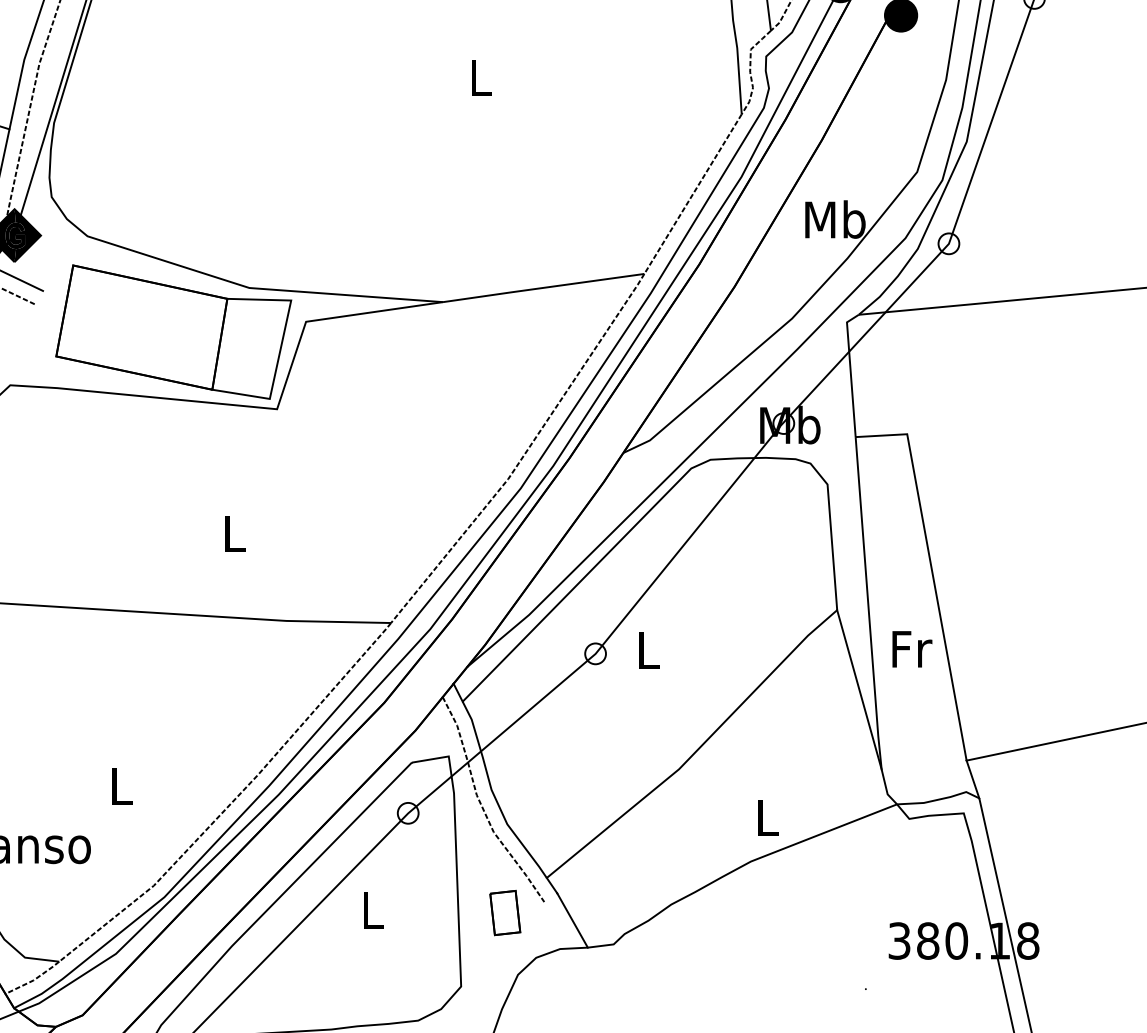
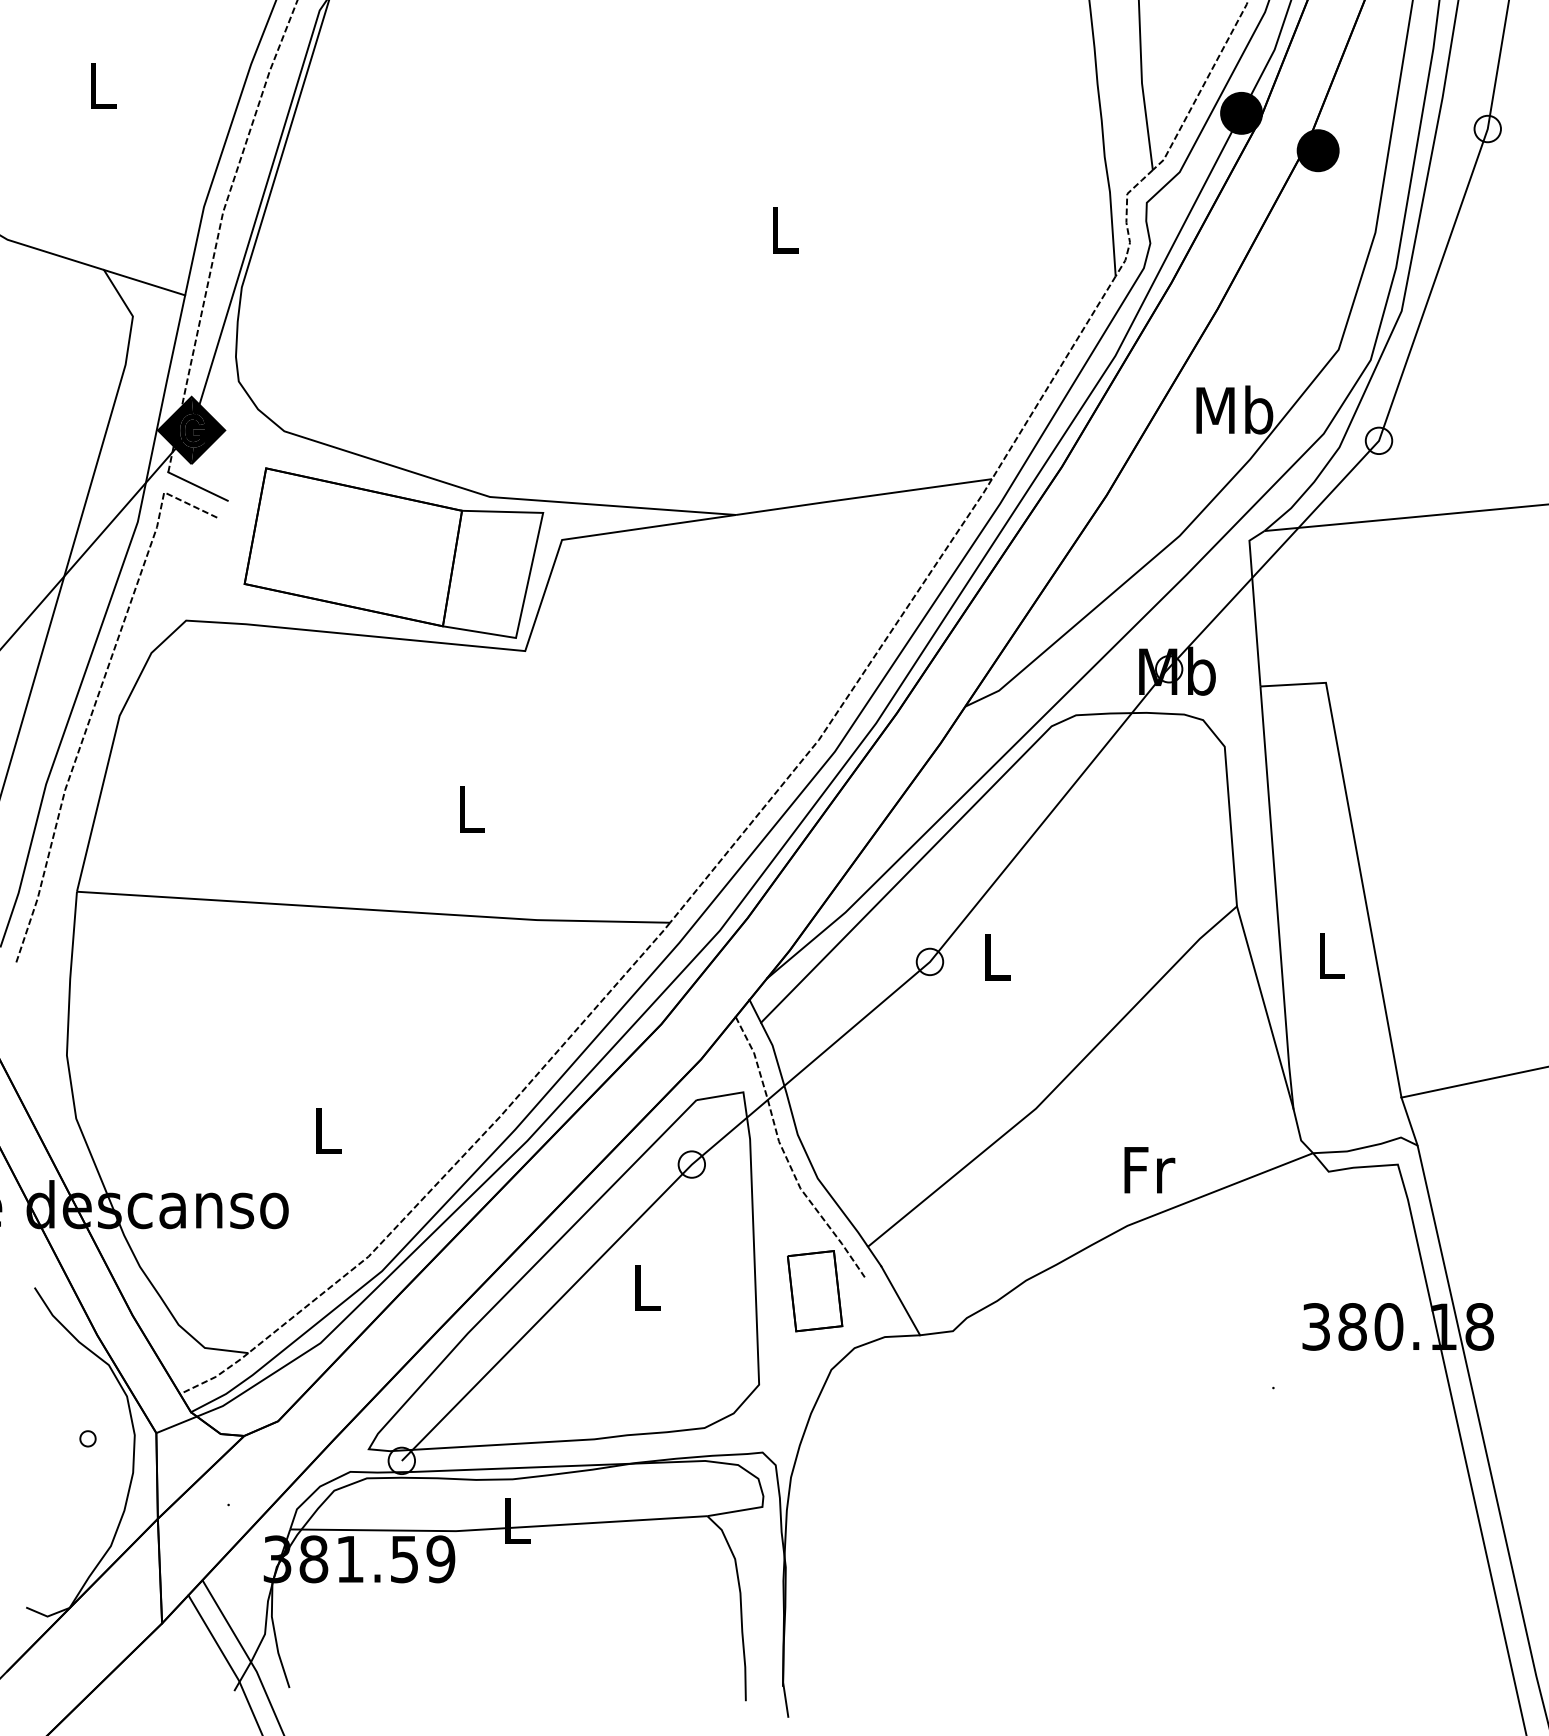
text: (912, 649) -> (1332, 956), Fr -> L
text: (768, 817) -> (1149, 1170), L -> Fr
part: (505, 913) -> (815, 1291), size x1.43

